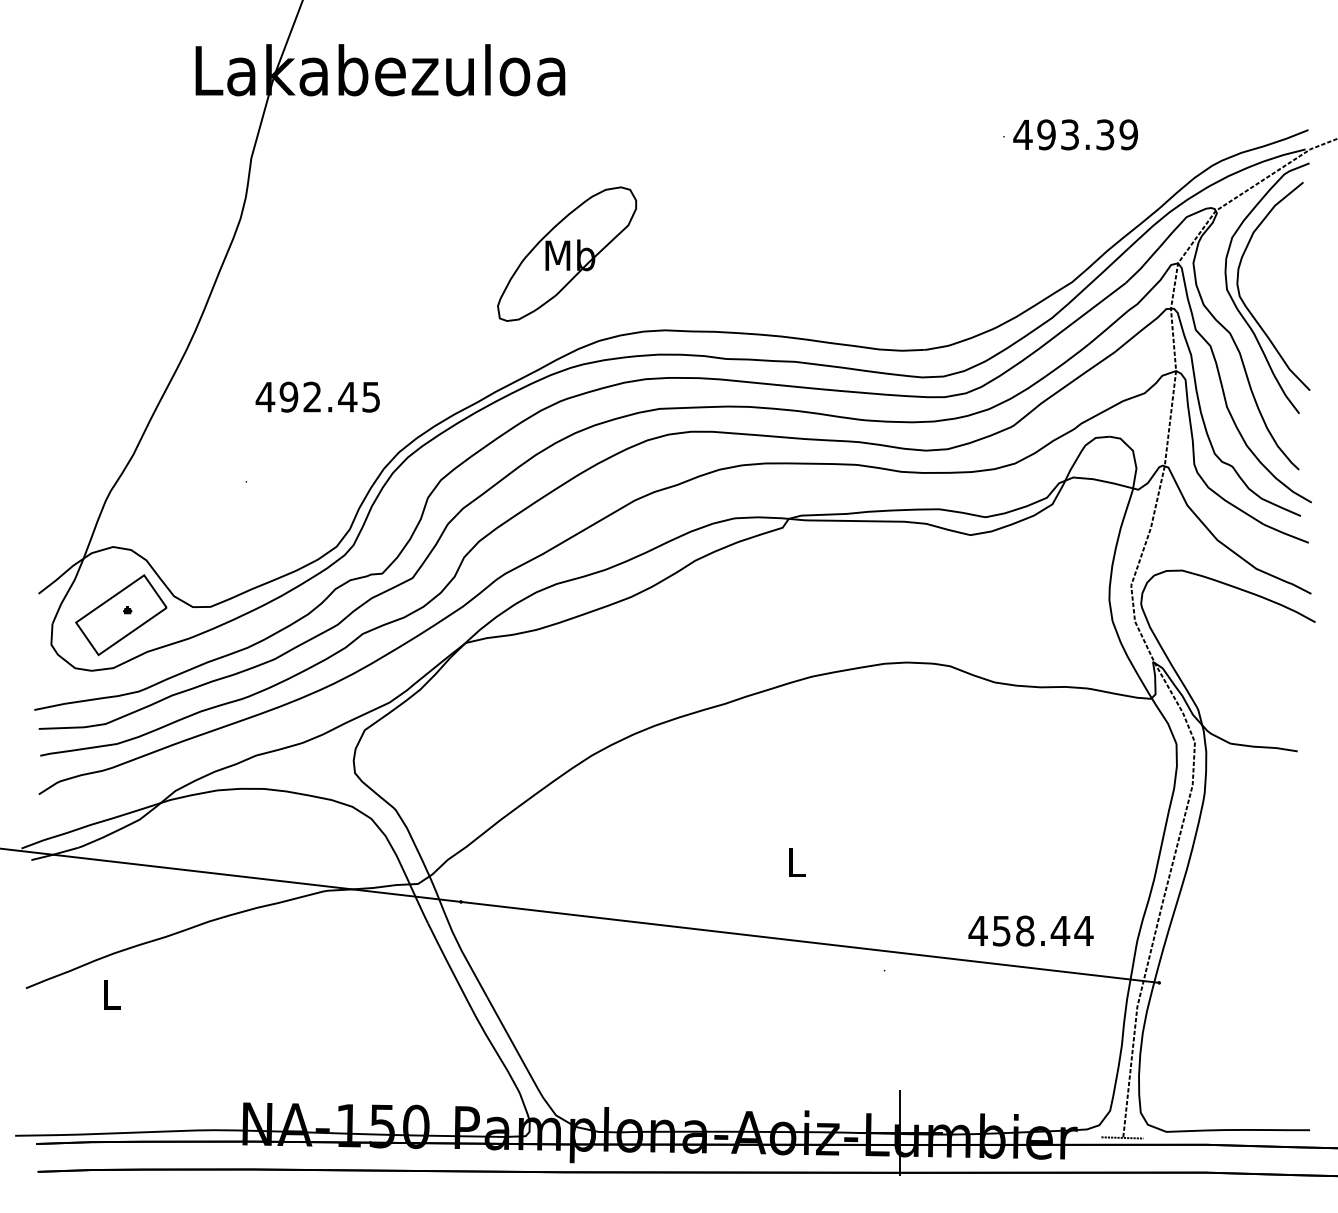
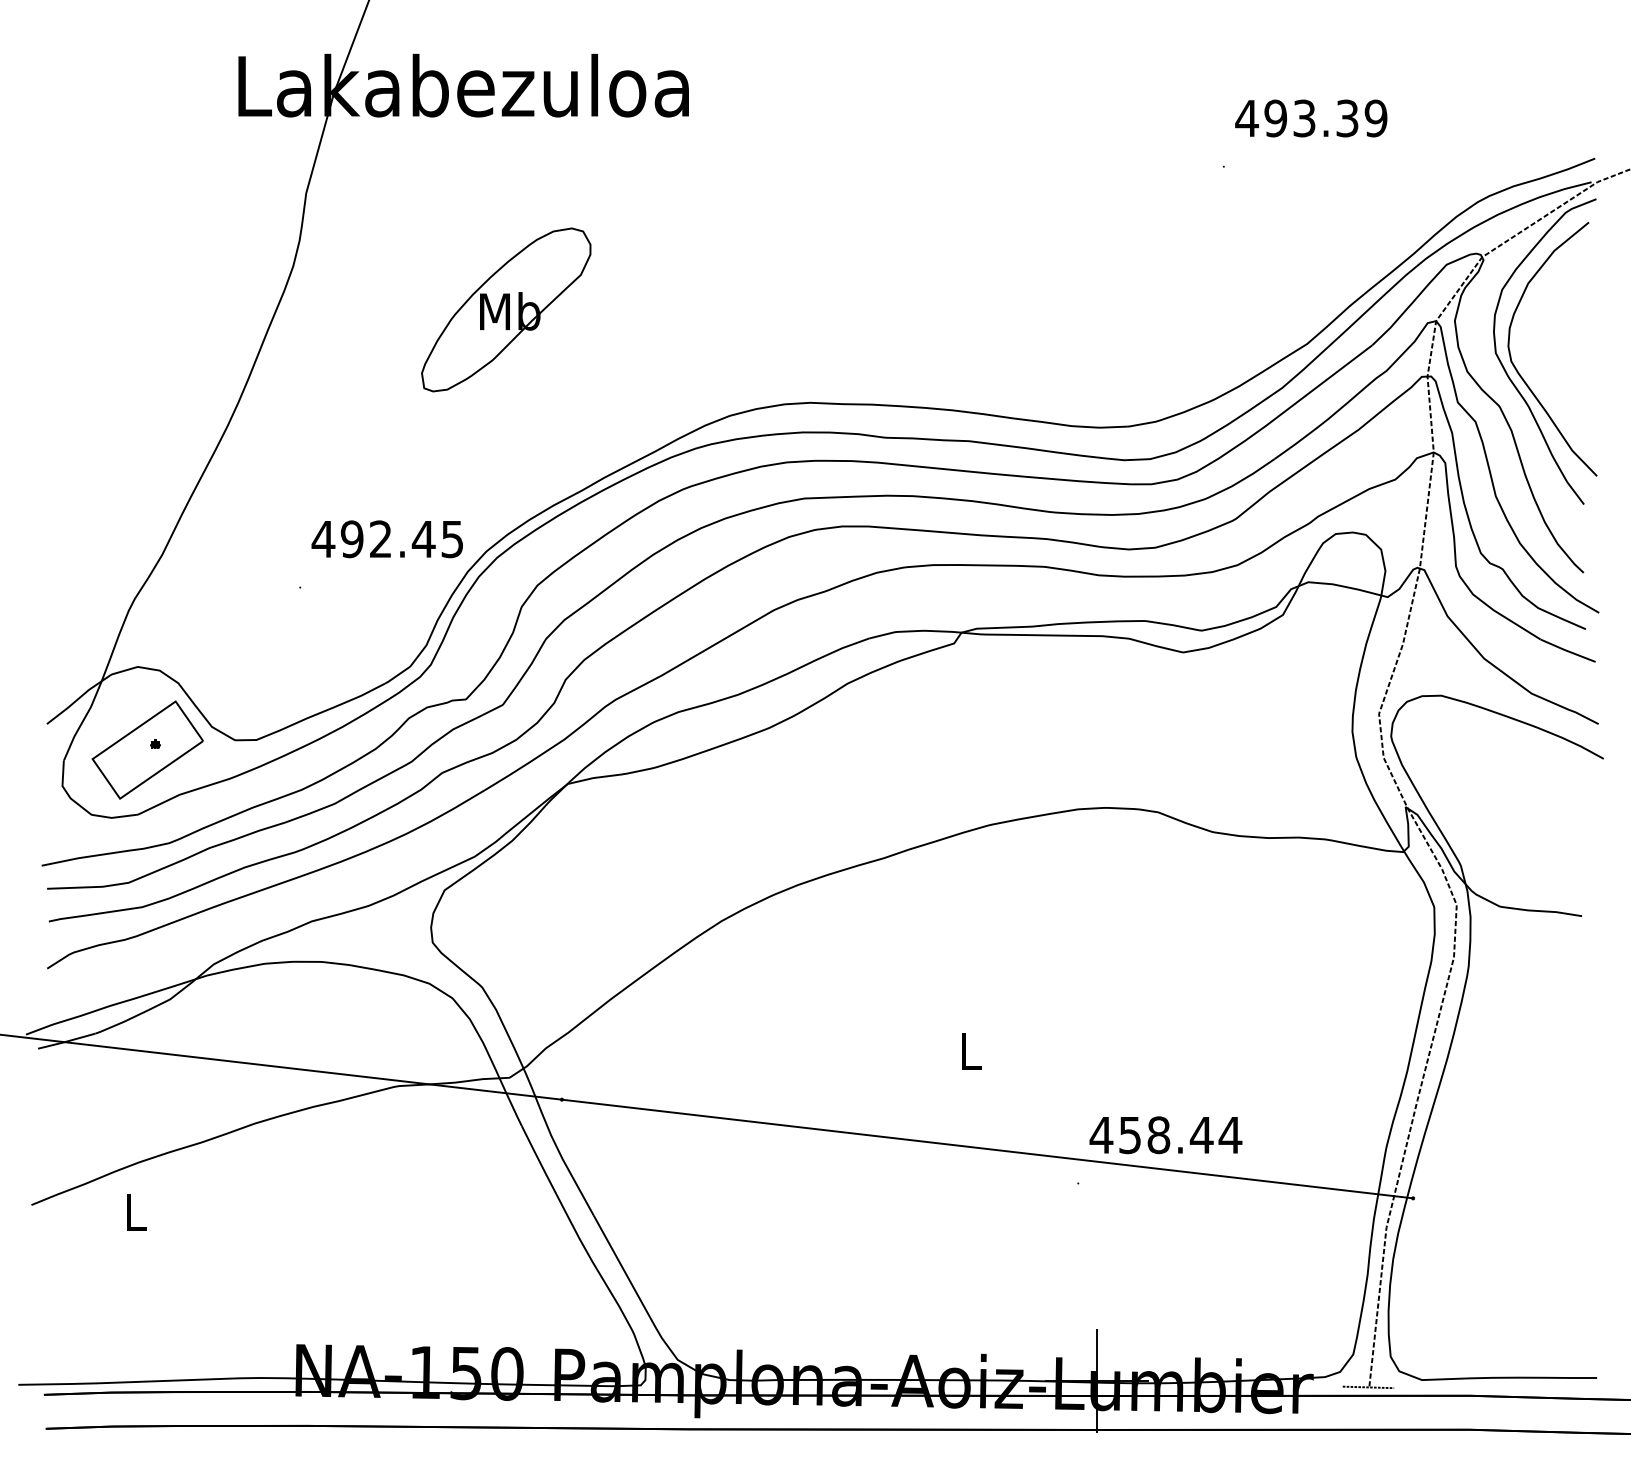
text: (1075, 134) -> (1311, 118), moved
part: (567, 253) -> (506, 309), moved
text: (317, 397) -> (386, 539), moved
text: (1030, 931) -> (1165, 1135), moved

